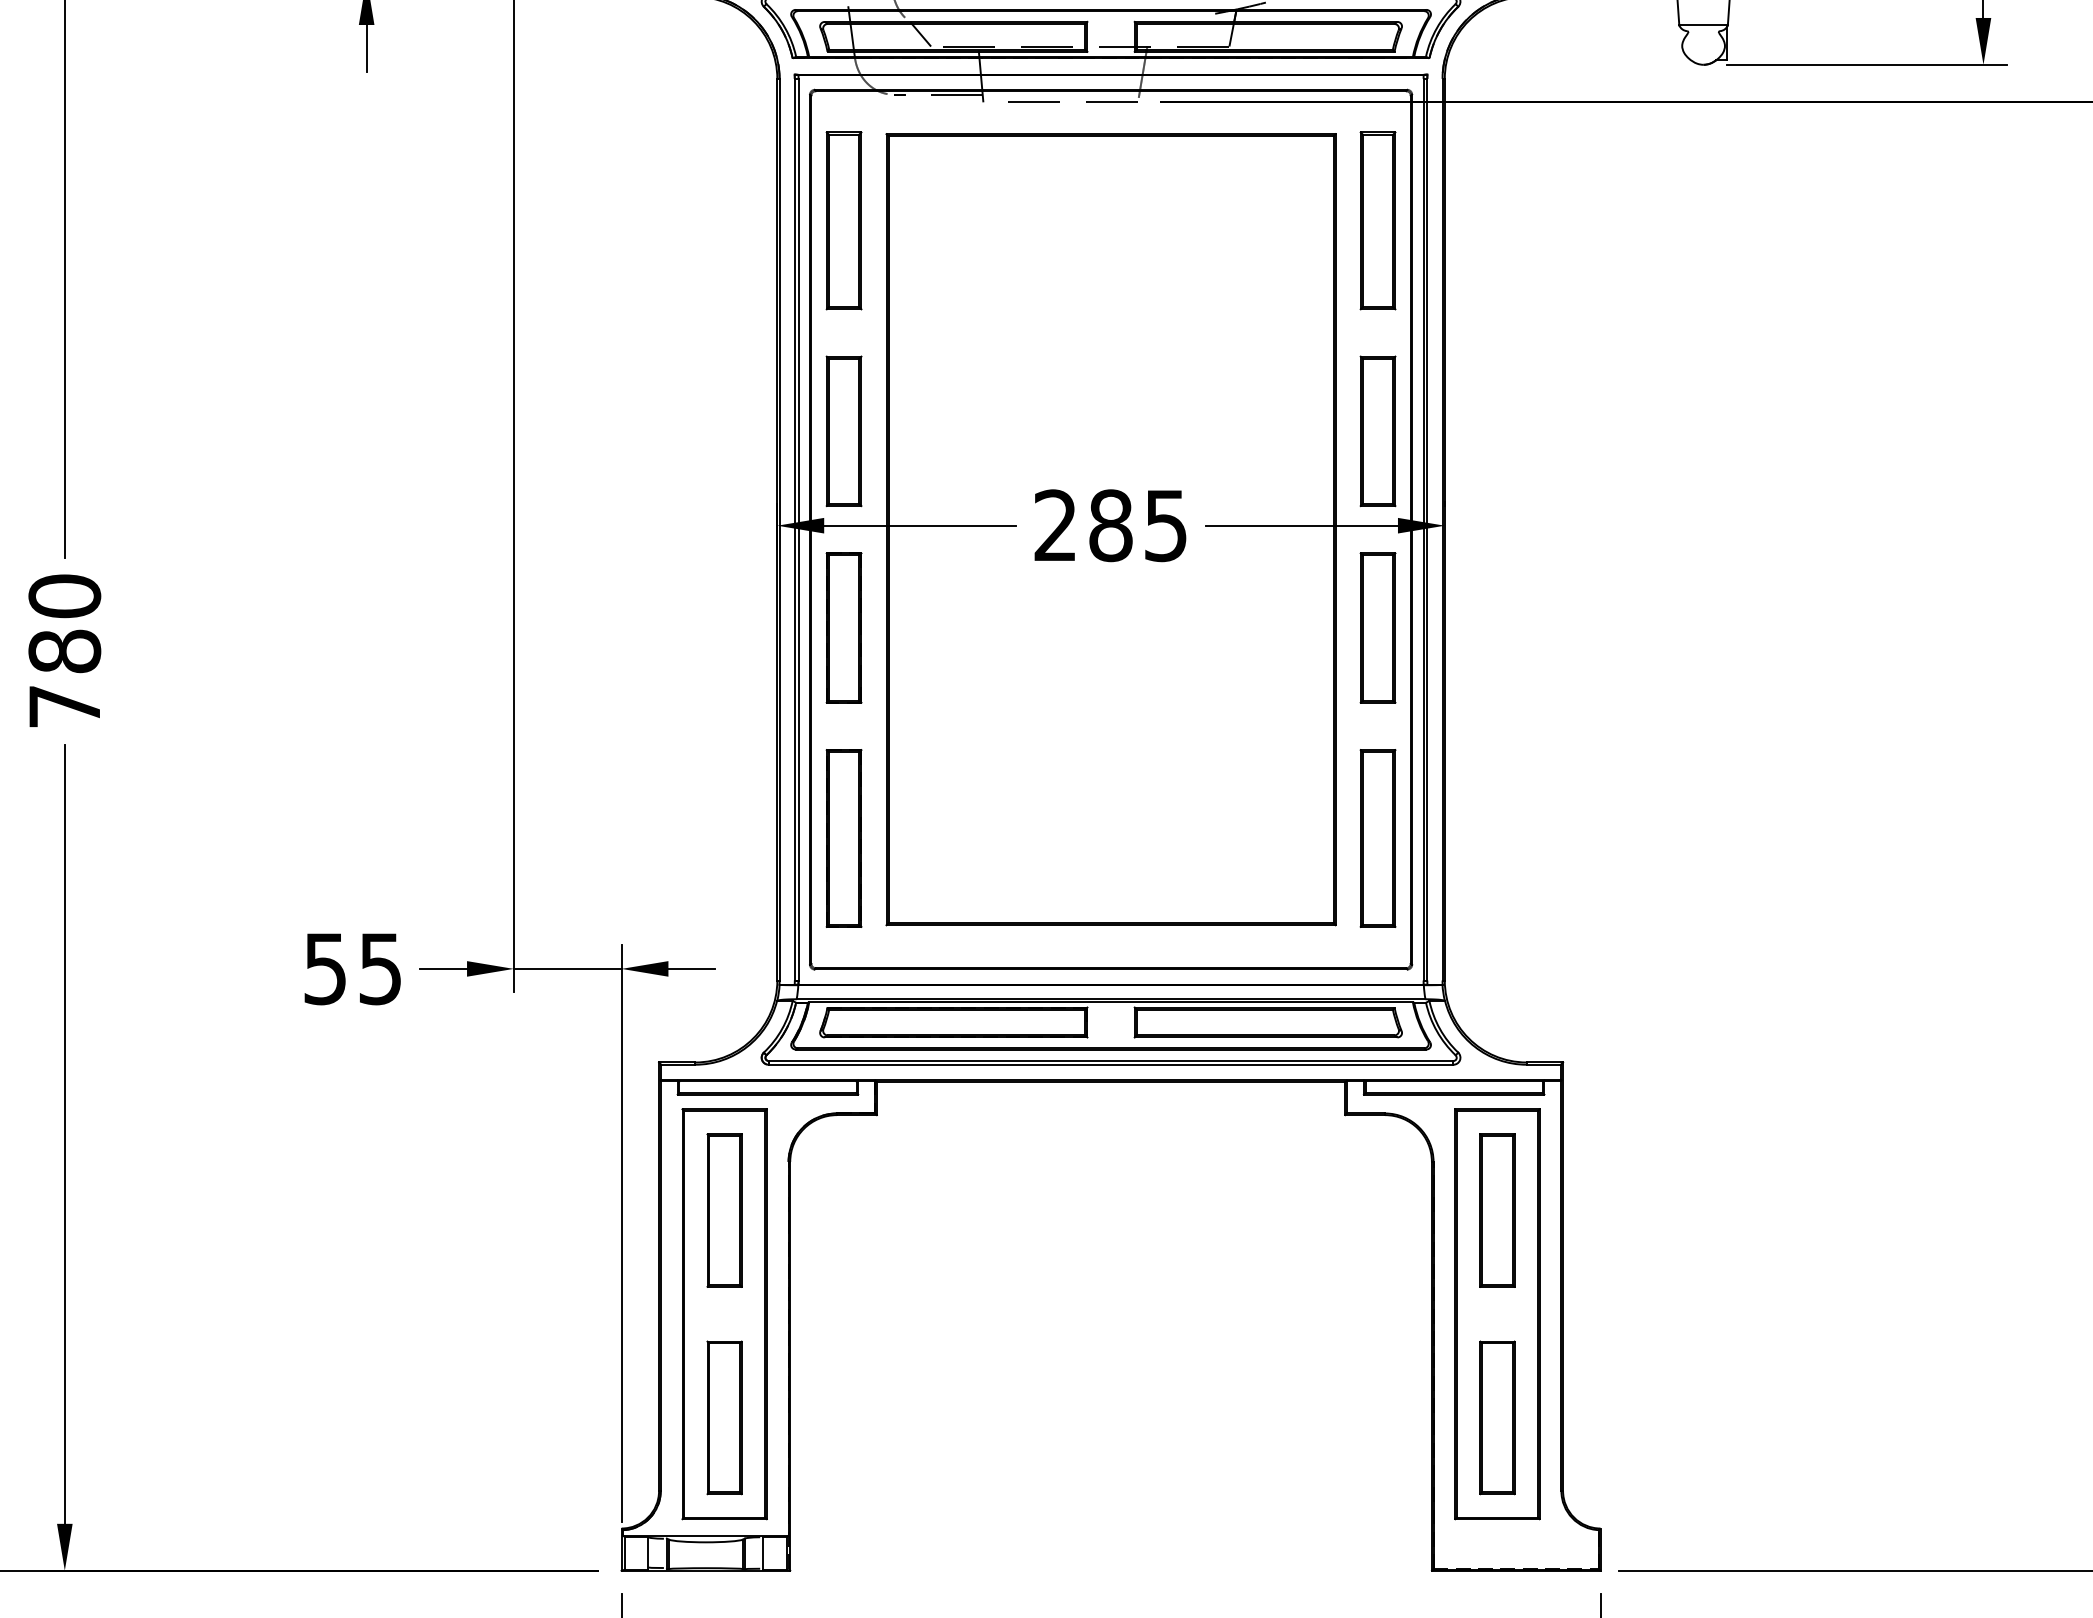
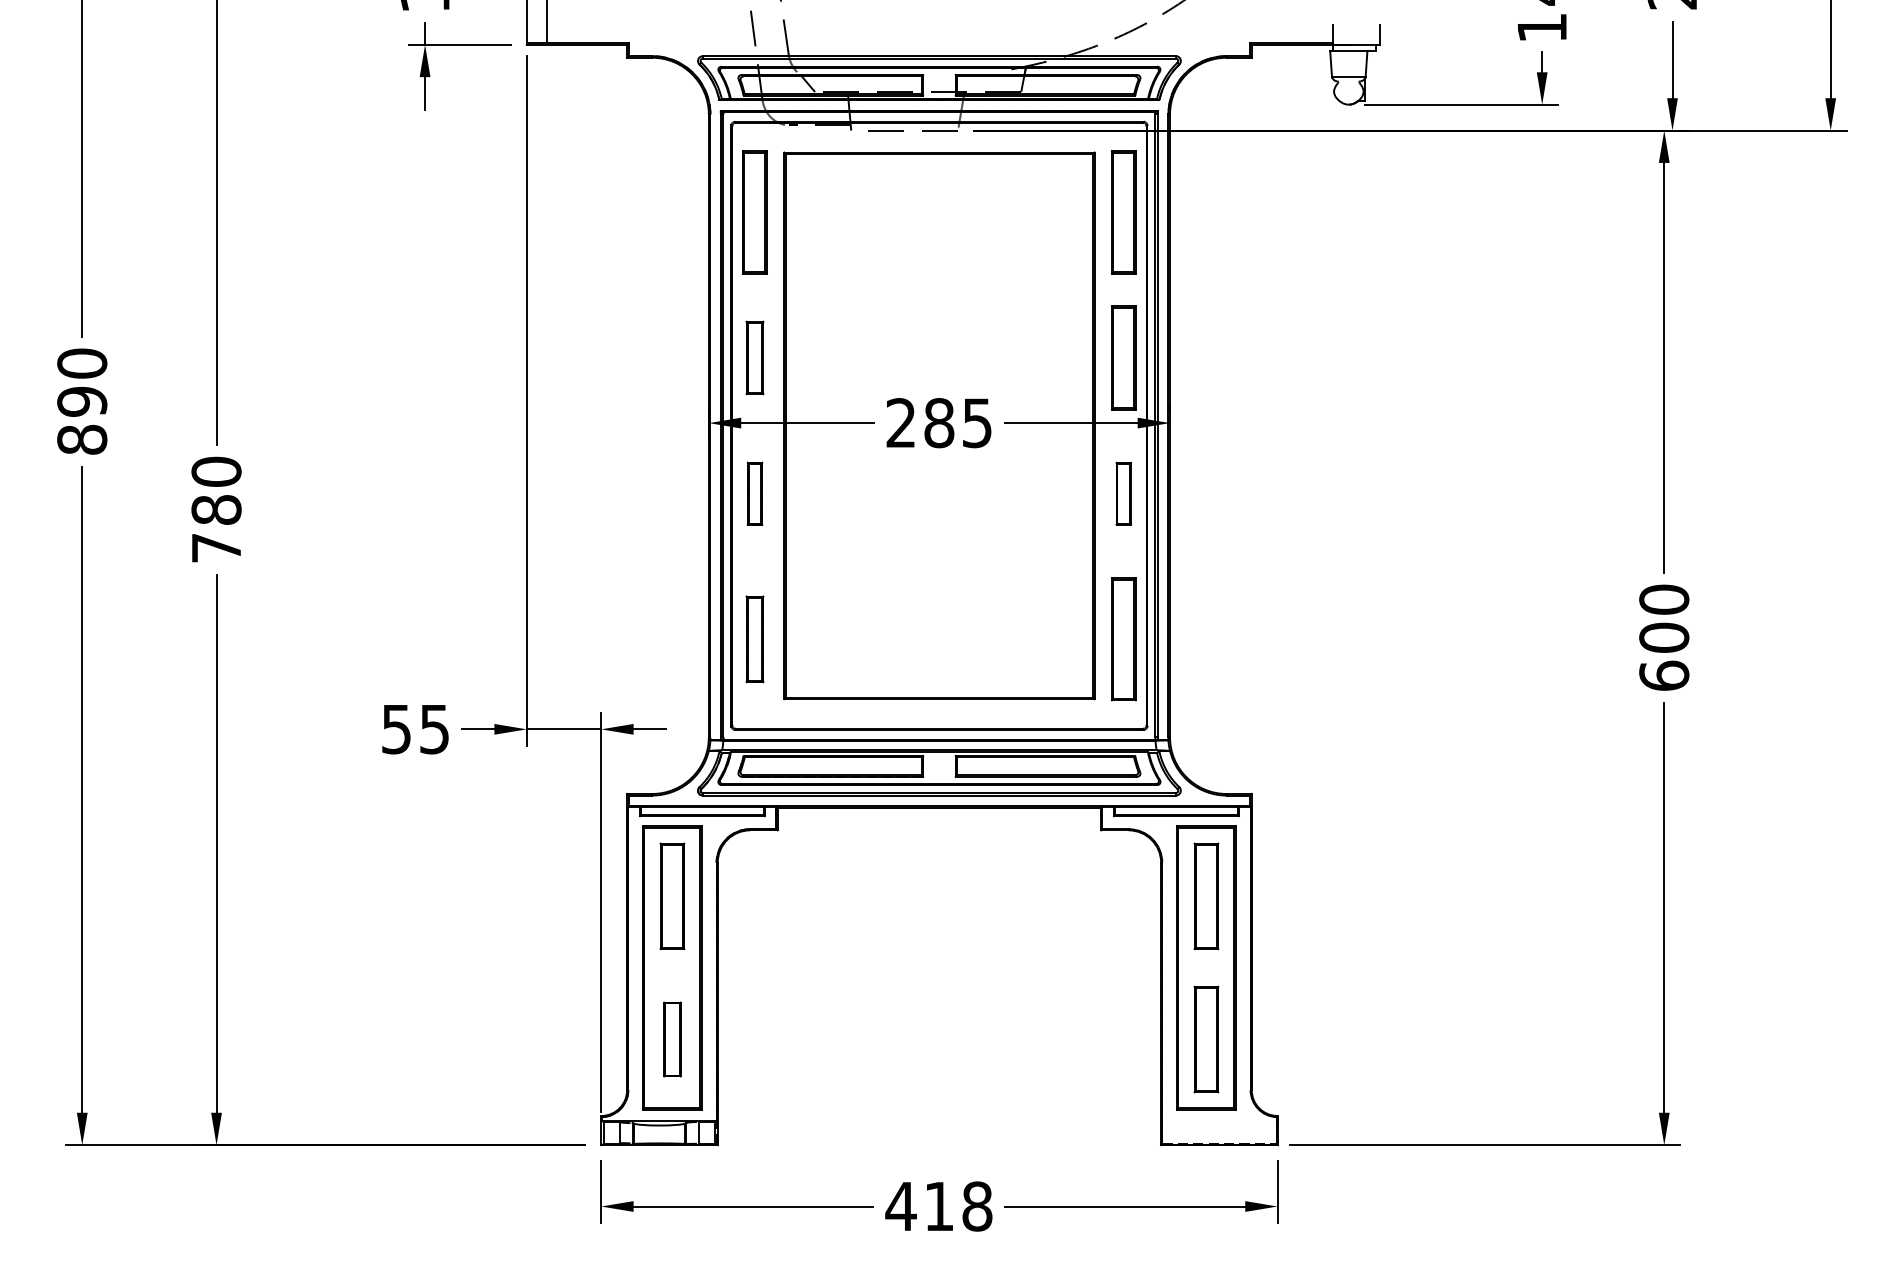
part: (843, 430) -> (754, 357), size x0.7
part: (843, 627) -> (754, 493), size x0.6
part: (1377, 627) -> (1123, 493), size x0.6
part: (843, 838) -> (754, 639), size x0.7
part: (724, 1417) -> (672, 1039), size x0.7

